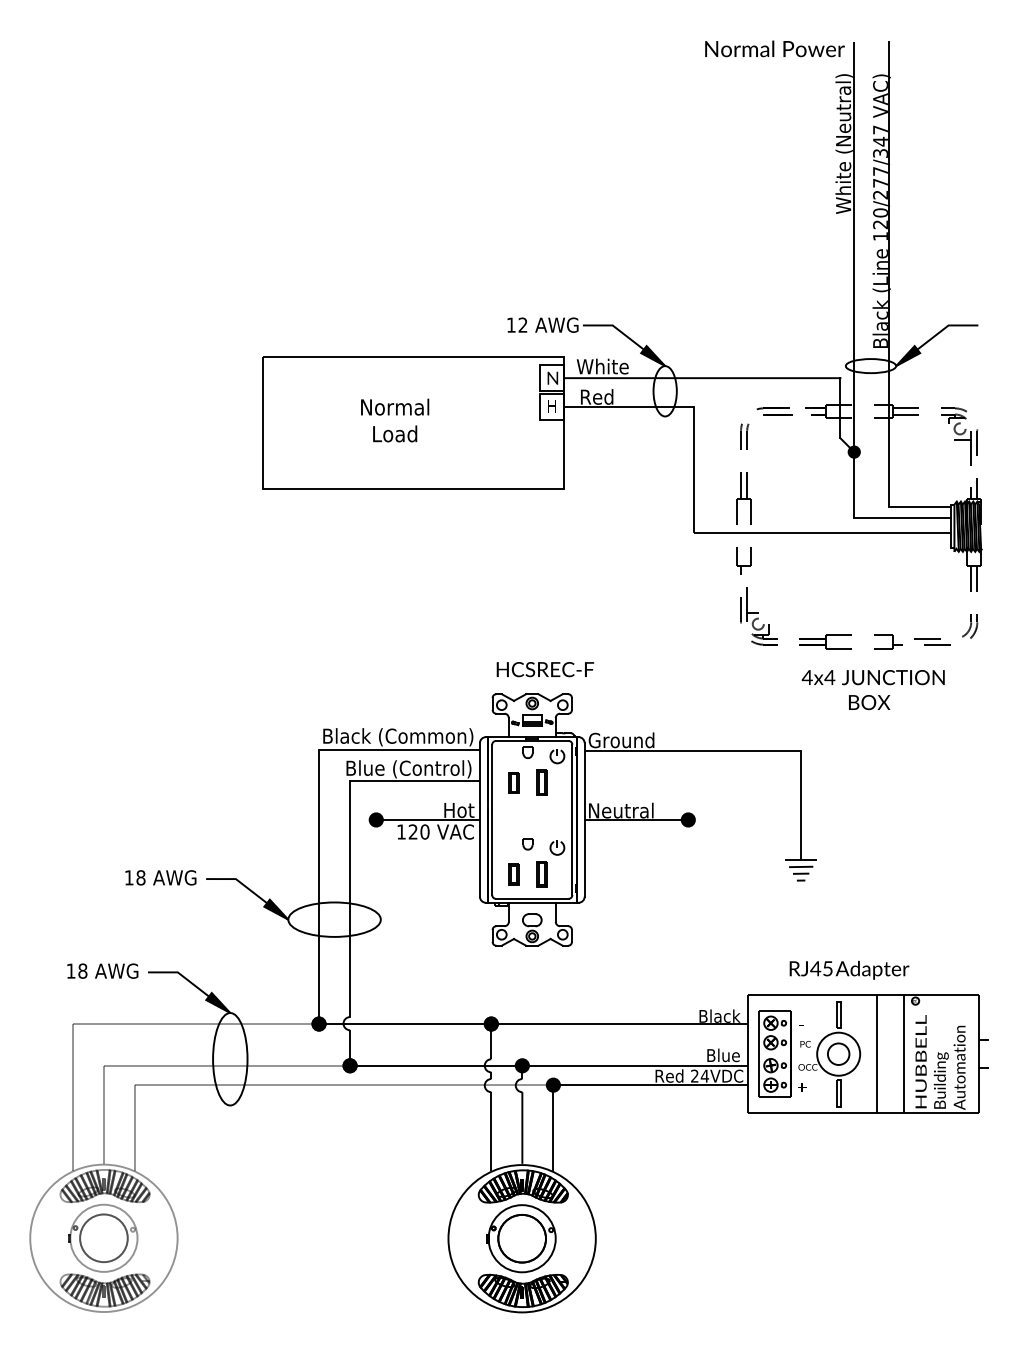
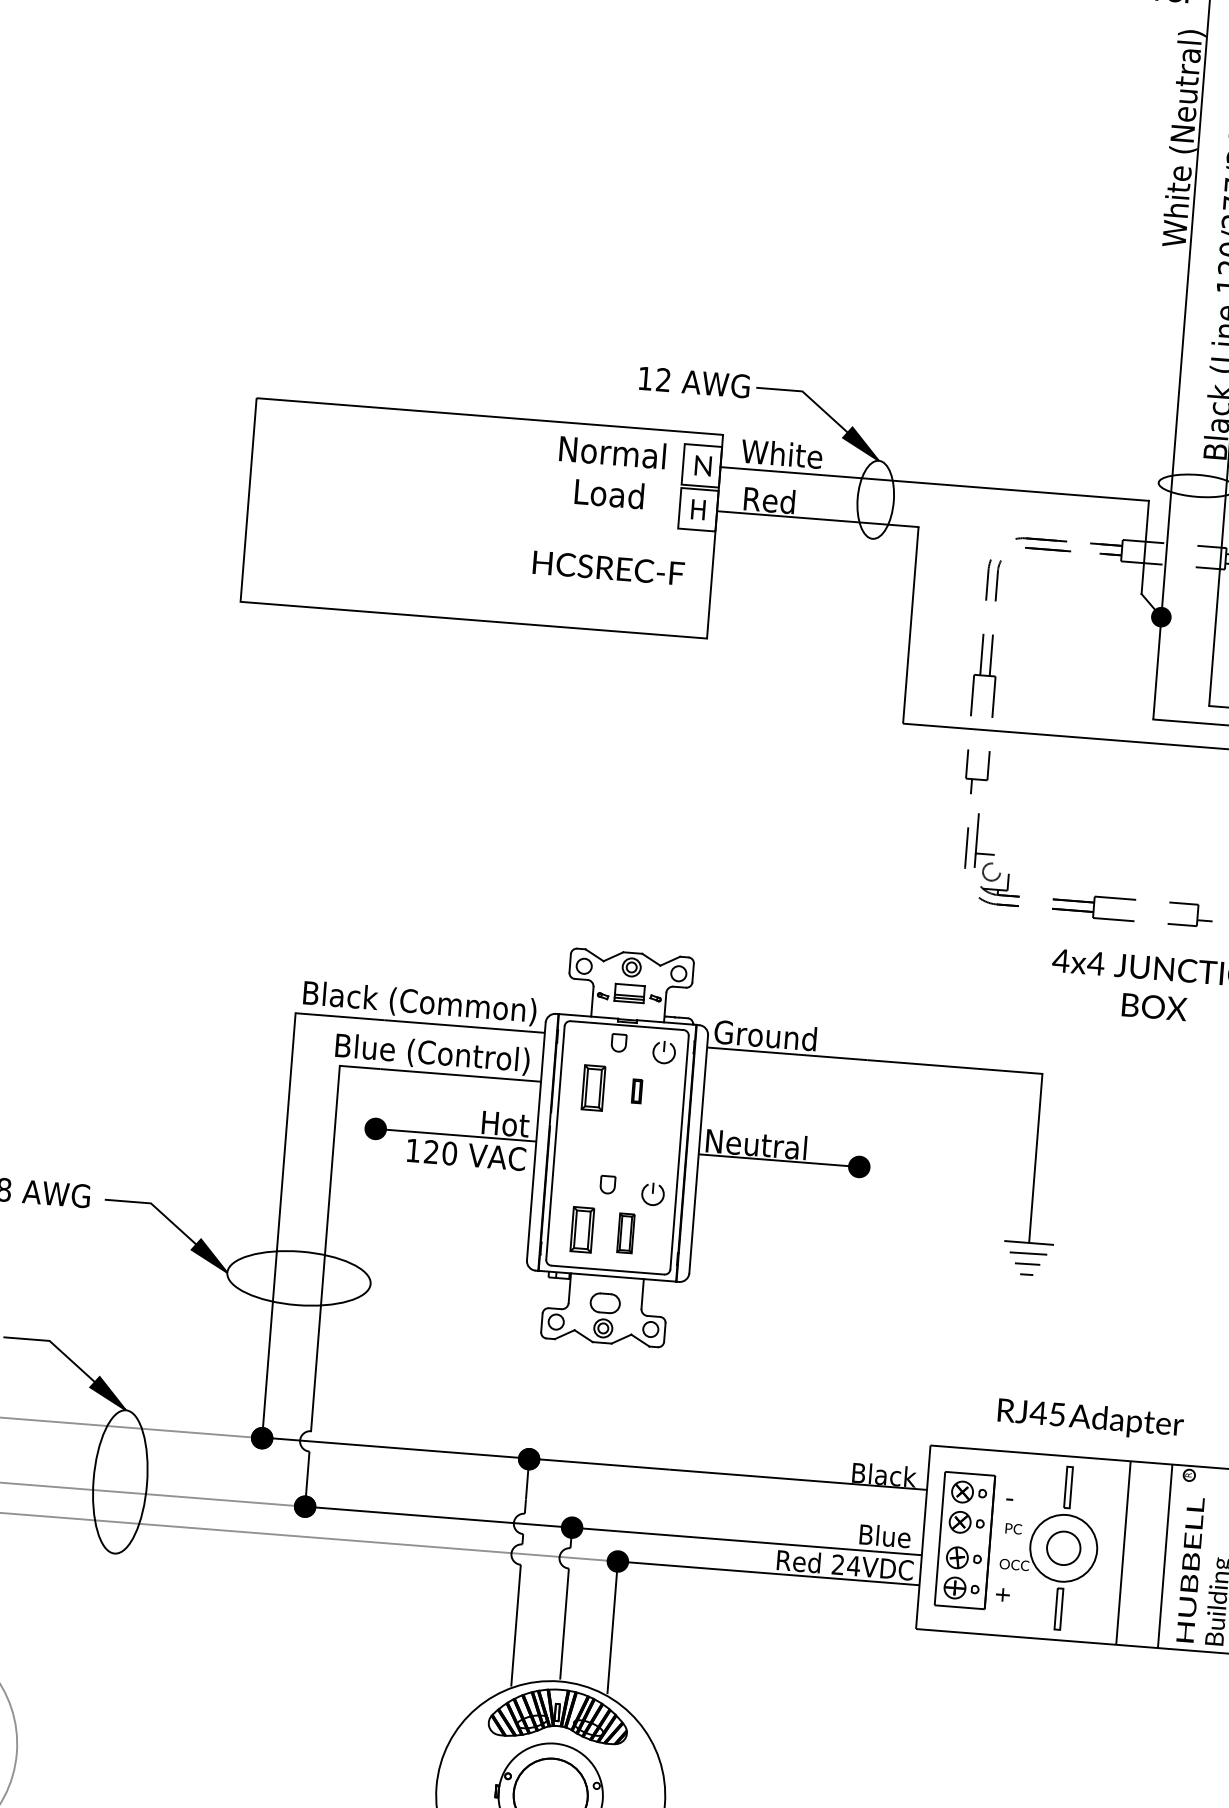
text: (395, 420) -> (611, 473), moved
text: (545, 669) -> (608, 568), moved
part: (513, 782) -> (592, 1087), size x1.4
part: (541, 782) -> (636, 1090), size x0.6
part: (513, 874) -> (581, 1230), size x1.4

